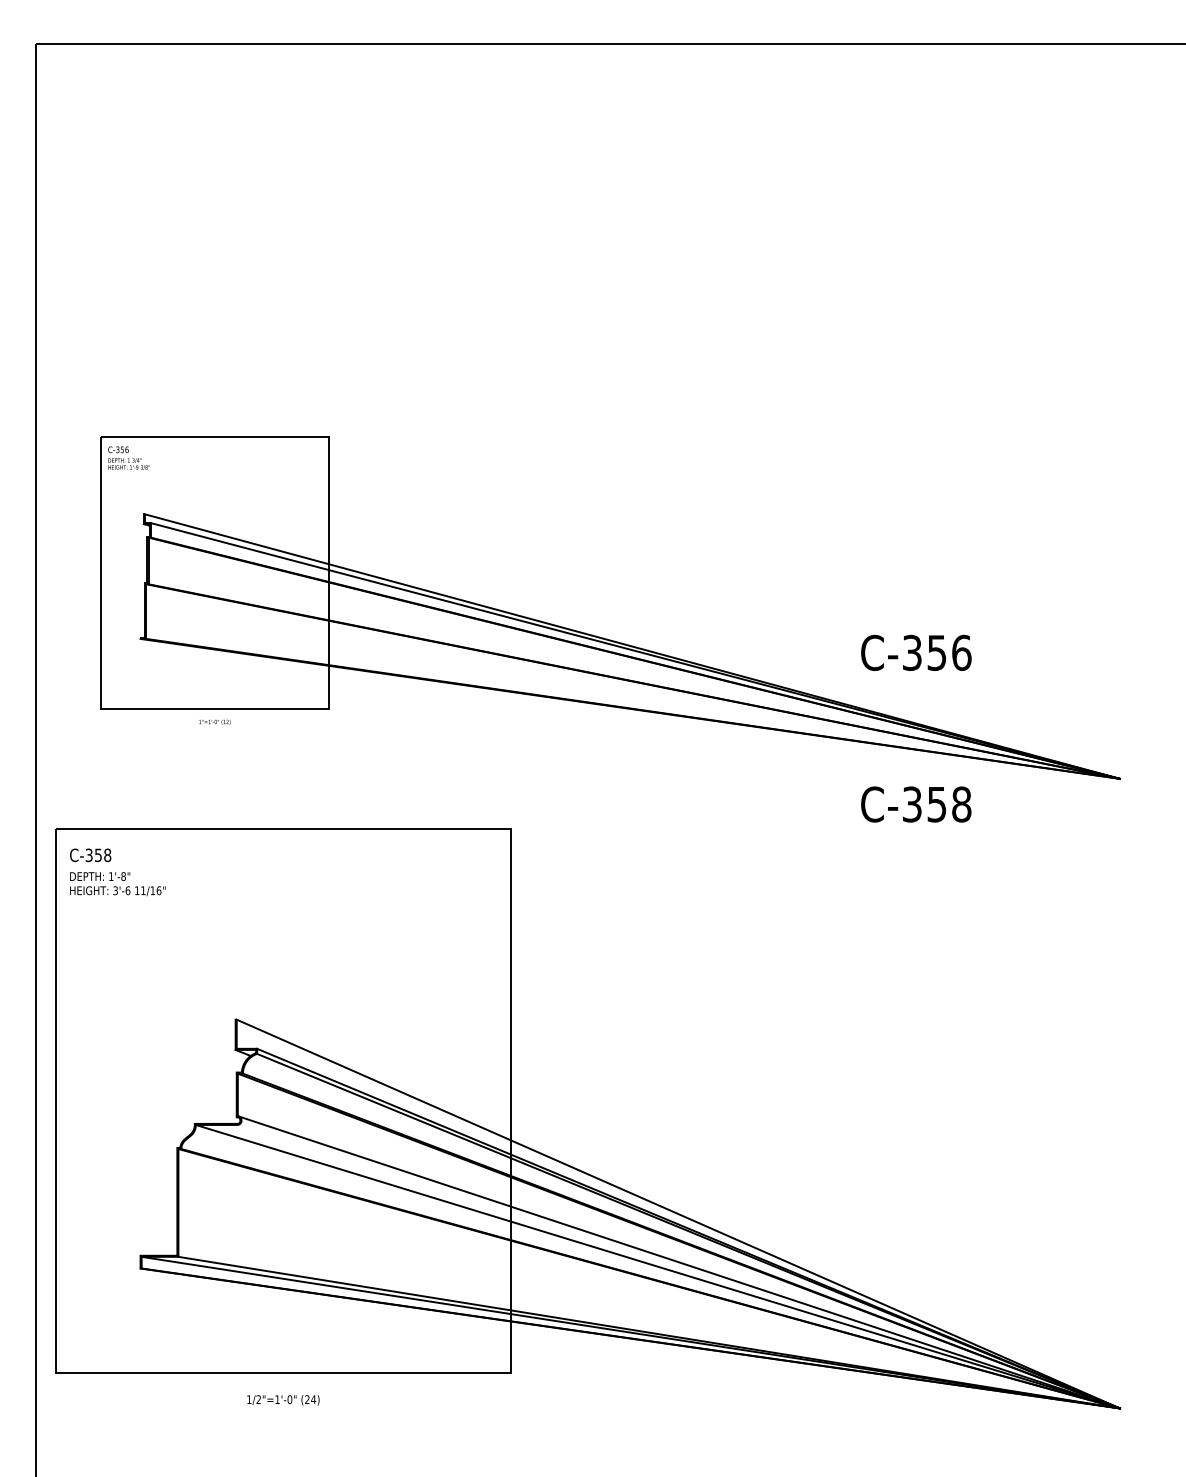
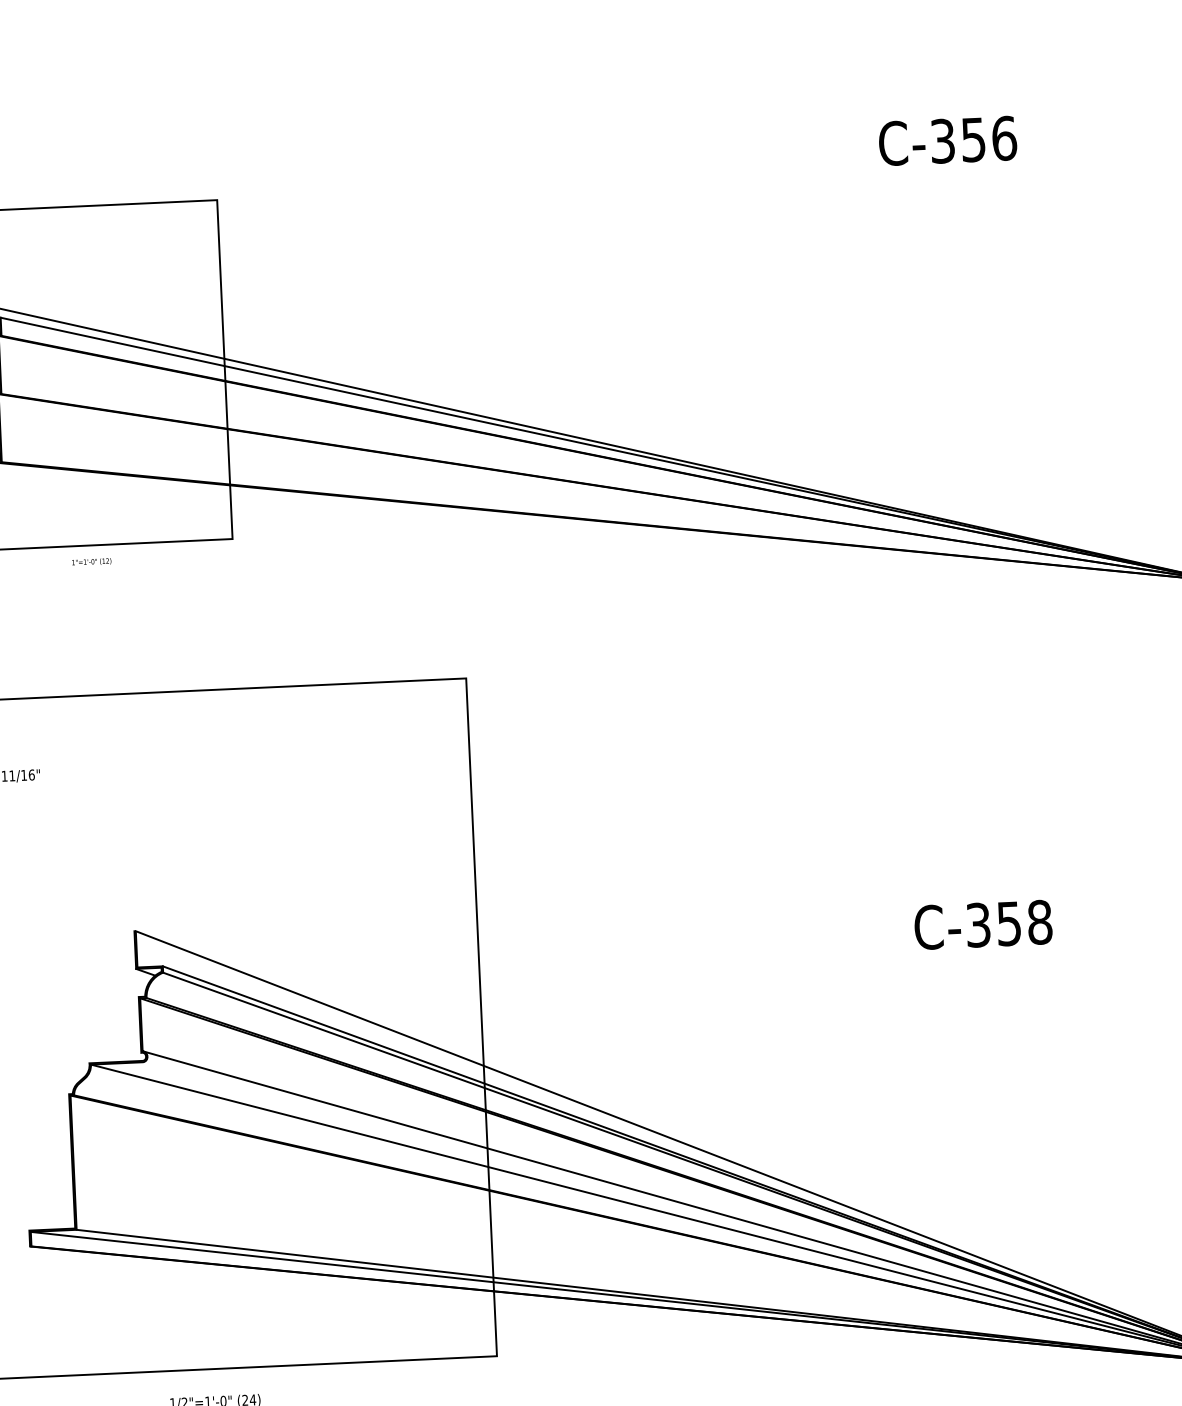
text: (916, 652) -> (948, 140), moved
text: (916, 804) -> (983, 924), moved

